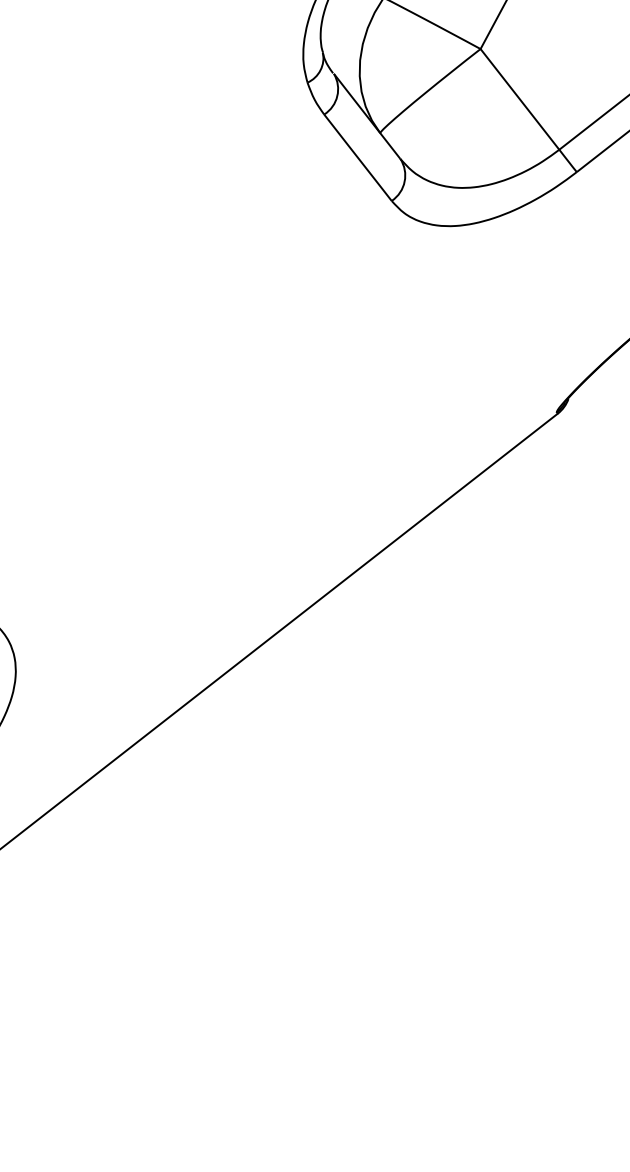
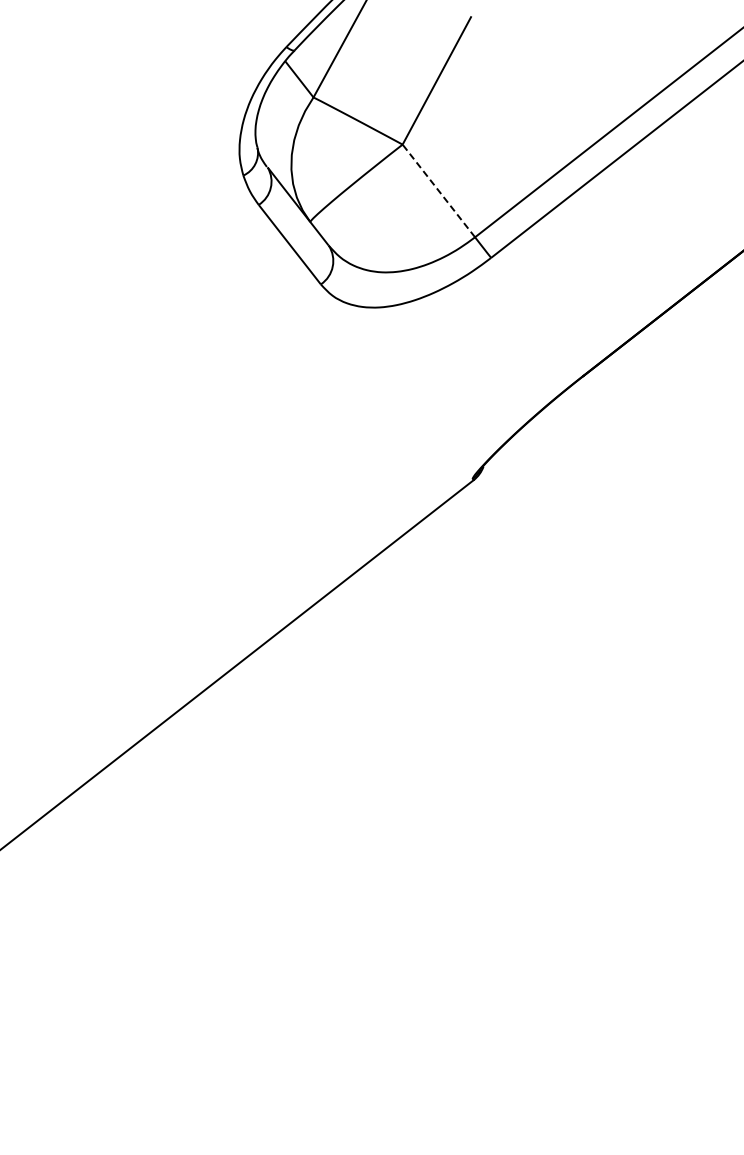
line: (519, 98) -> (438, 190), solid -> dashed

